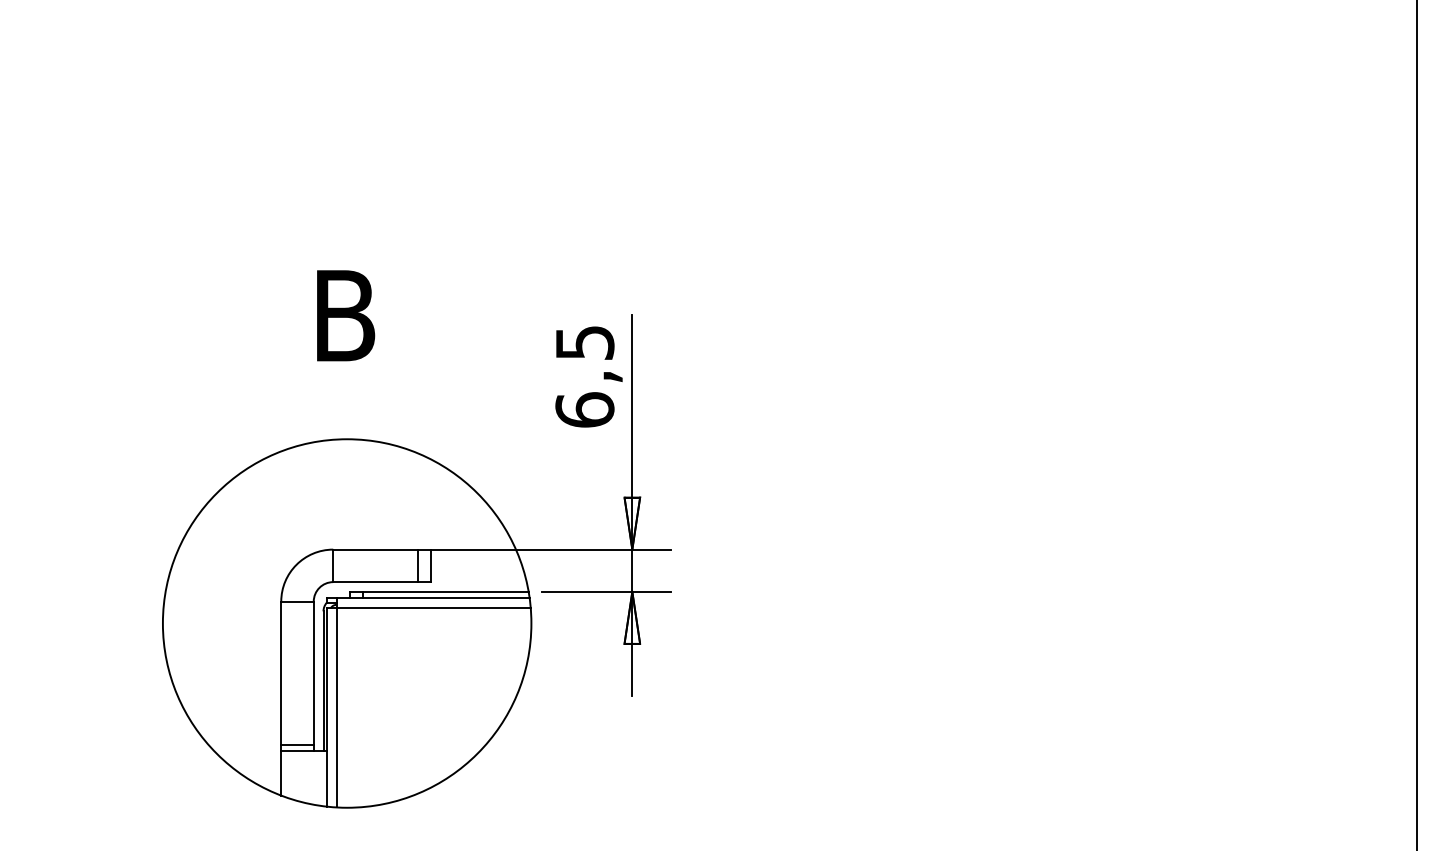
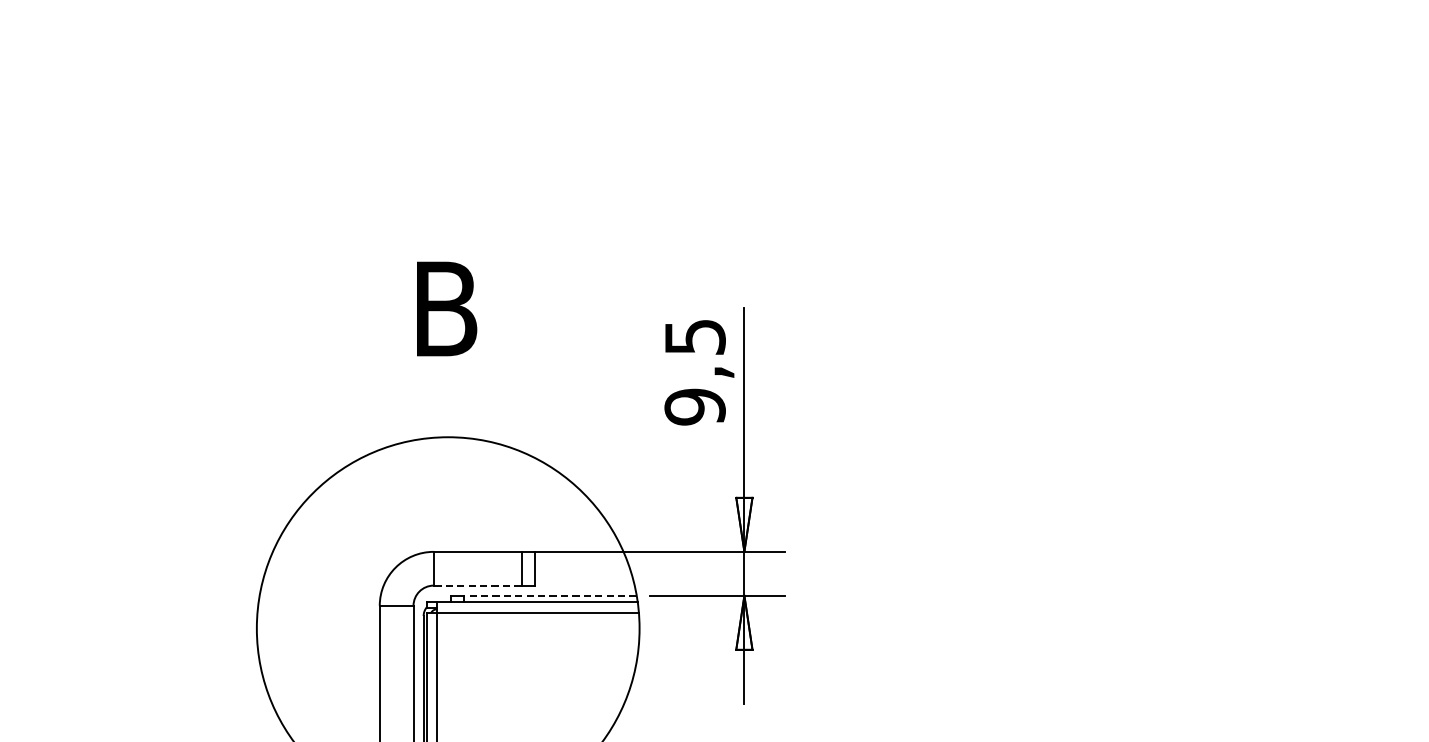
text: (584, 410) -> (694, 407), 6,5 -> 9,5
line: (375, 582) -> (477, 586), solid -> dashed
line: (445, 591) -> (550, 595), solid -> dashed

